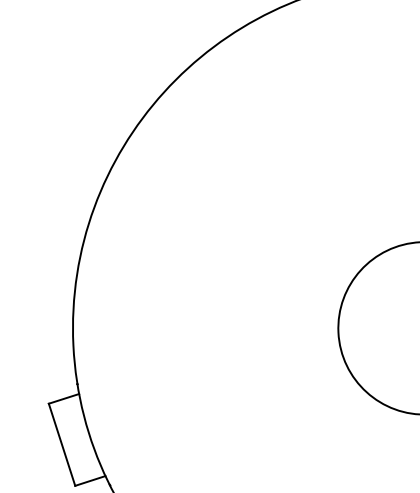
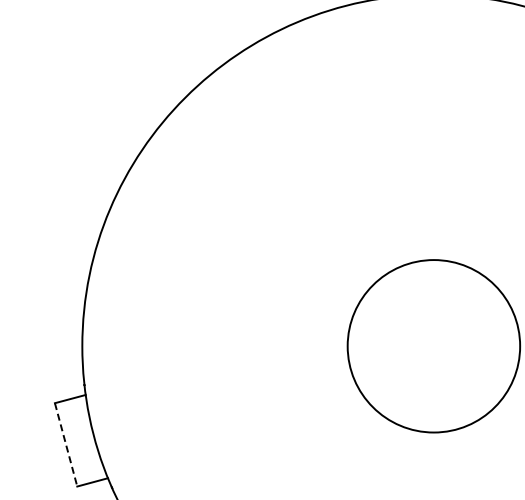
line: (62, 445) -> (66, 445), solid -> dashed

